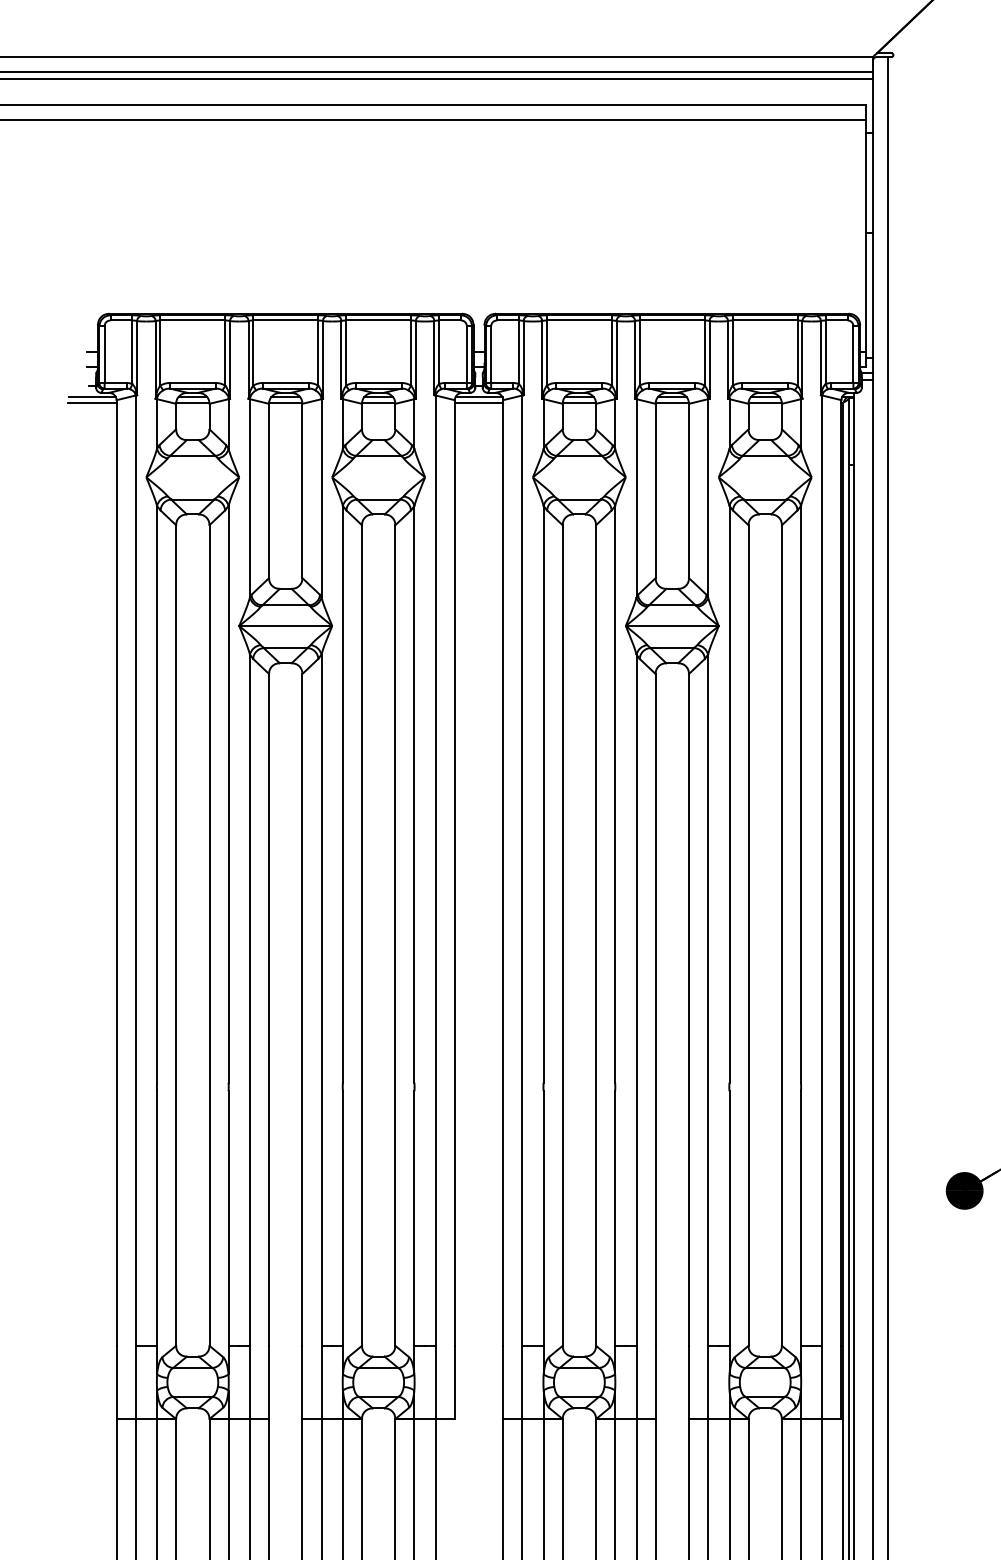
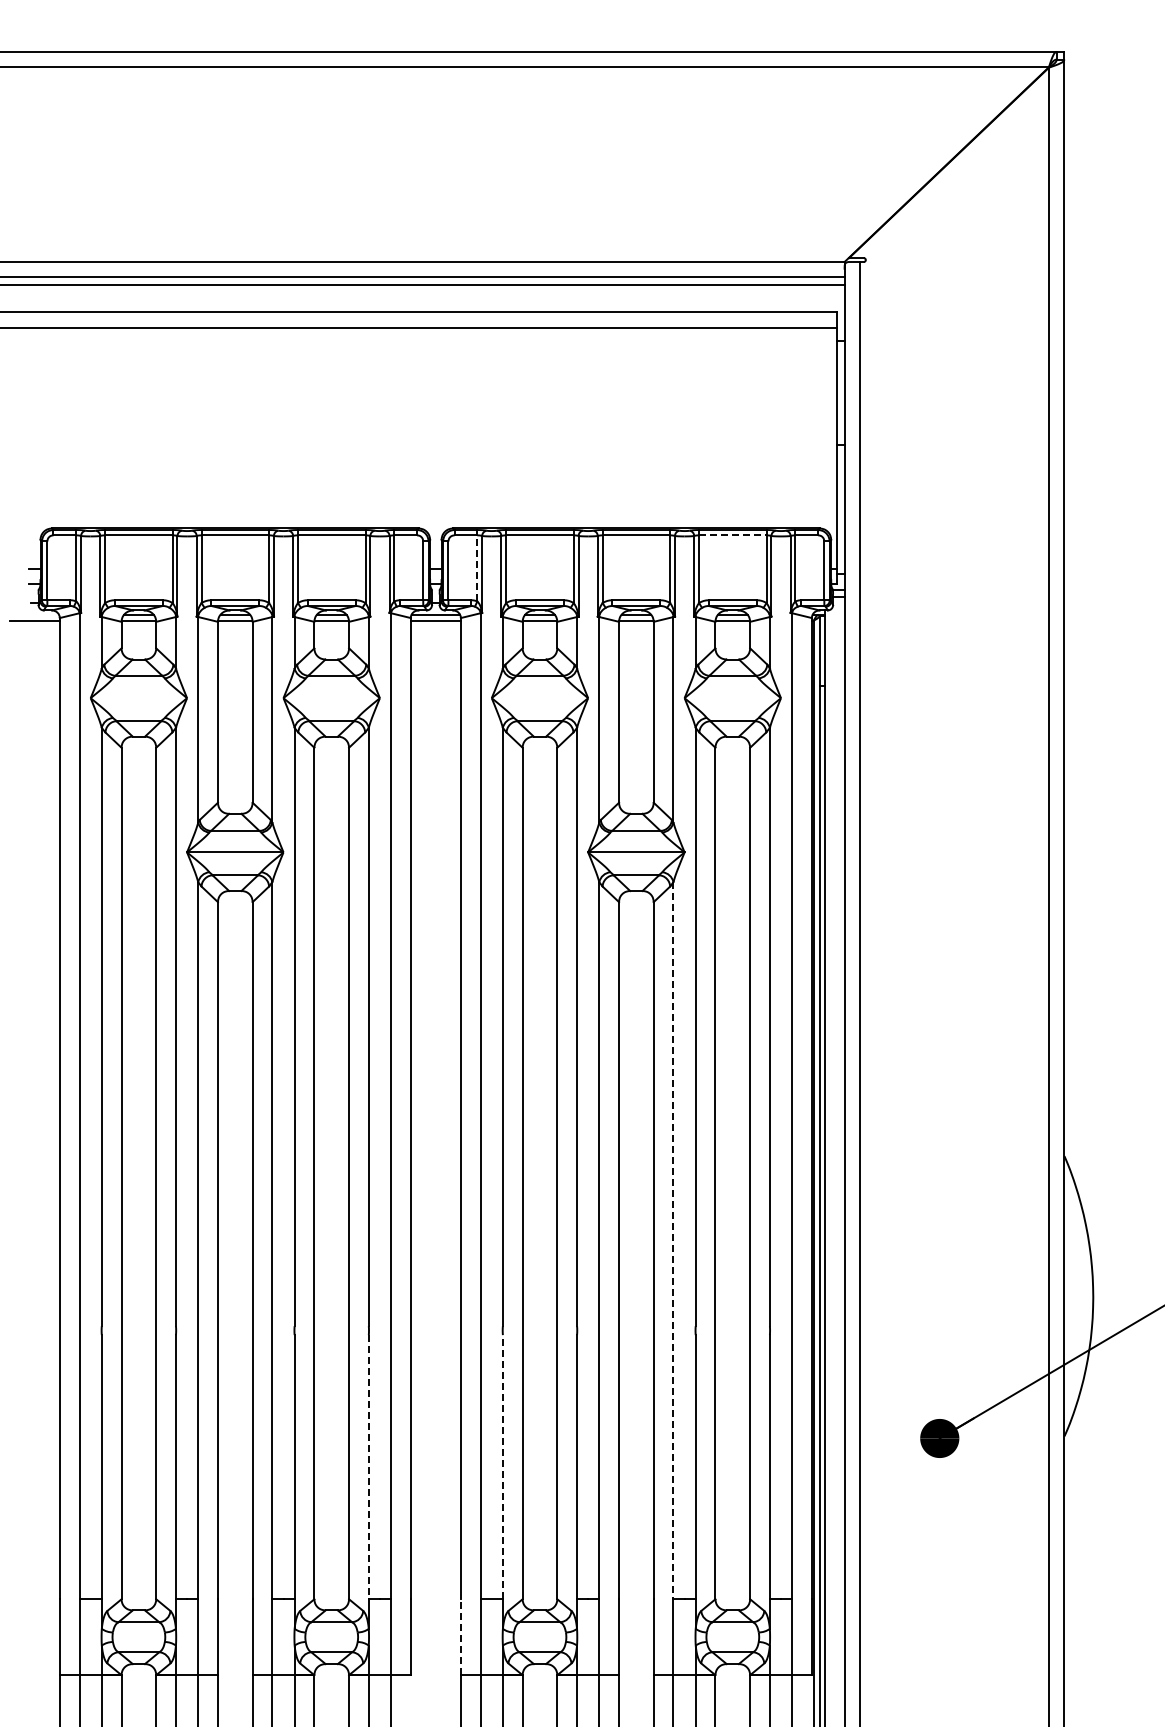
line: (764, 320) -> (732, 535), solid -> dashed
line: (519, 351) -> (477, 567), solid -> dashed
line: (92, 396) -> (34, 614), removed
line: (708, 1000) -> (673, 1240), solid -> dashed
line: (543, 1217) -> (502, 1466), solid -> dashed
line: (414, 1218) -> (368, 1467), solid -> dashed
line: (502, 1382) -> (460, 1637), solid -> dashed

